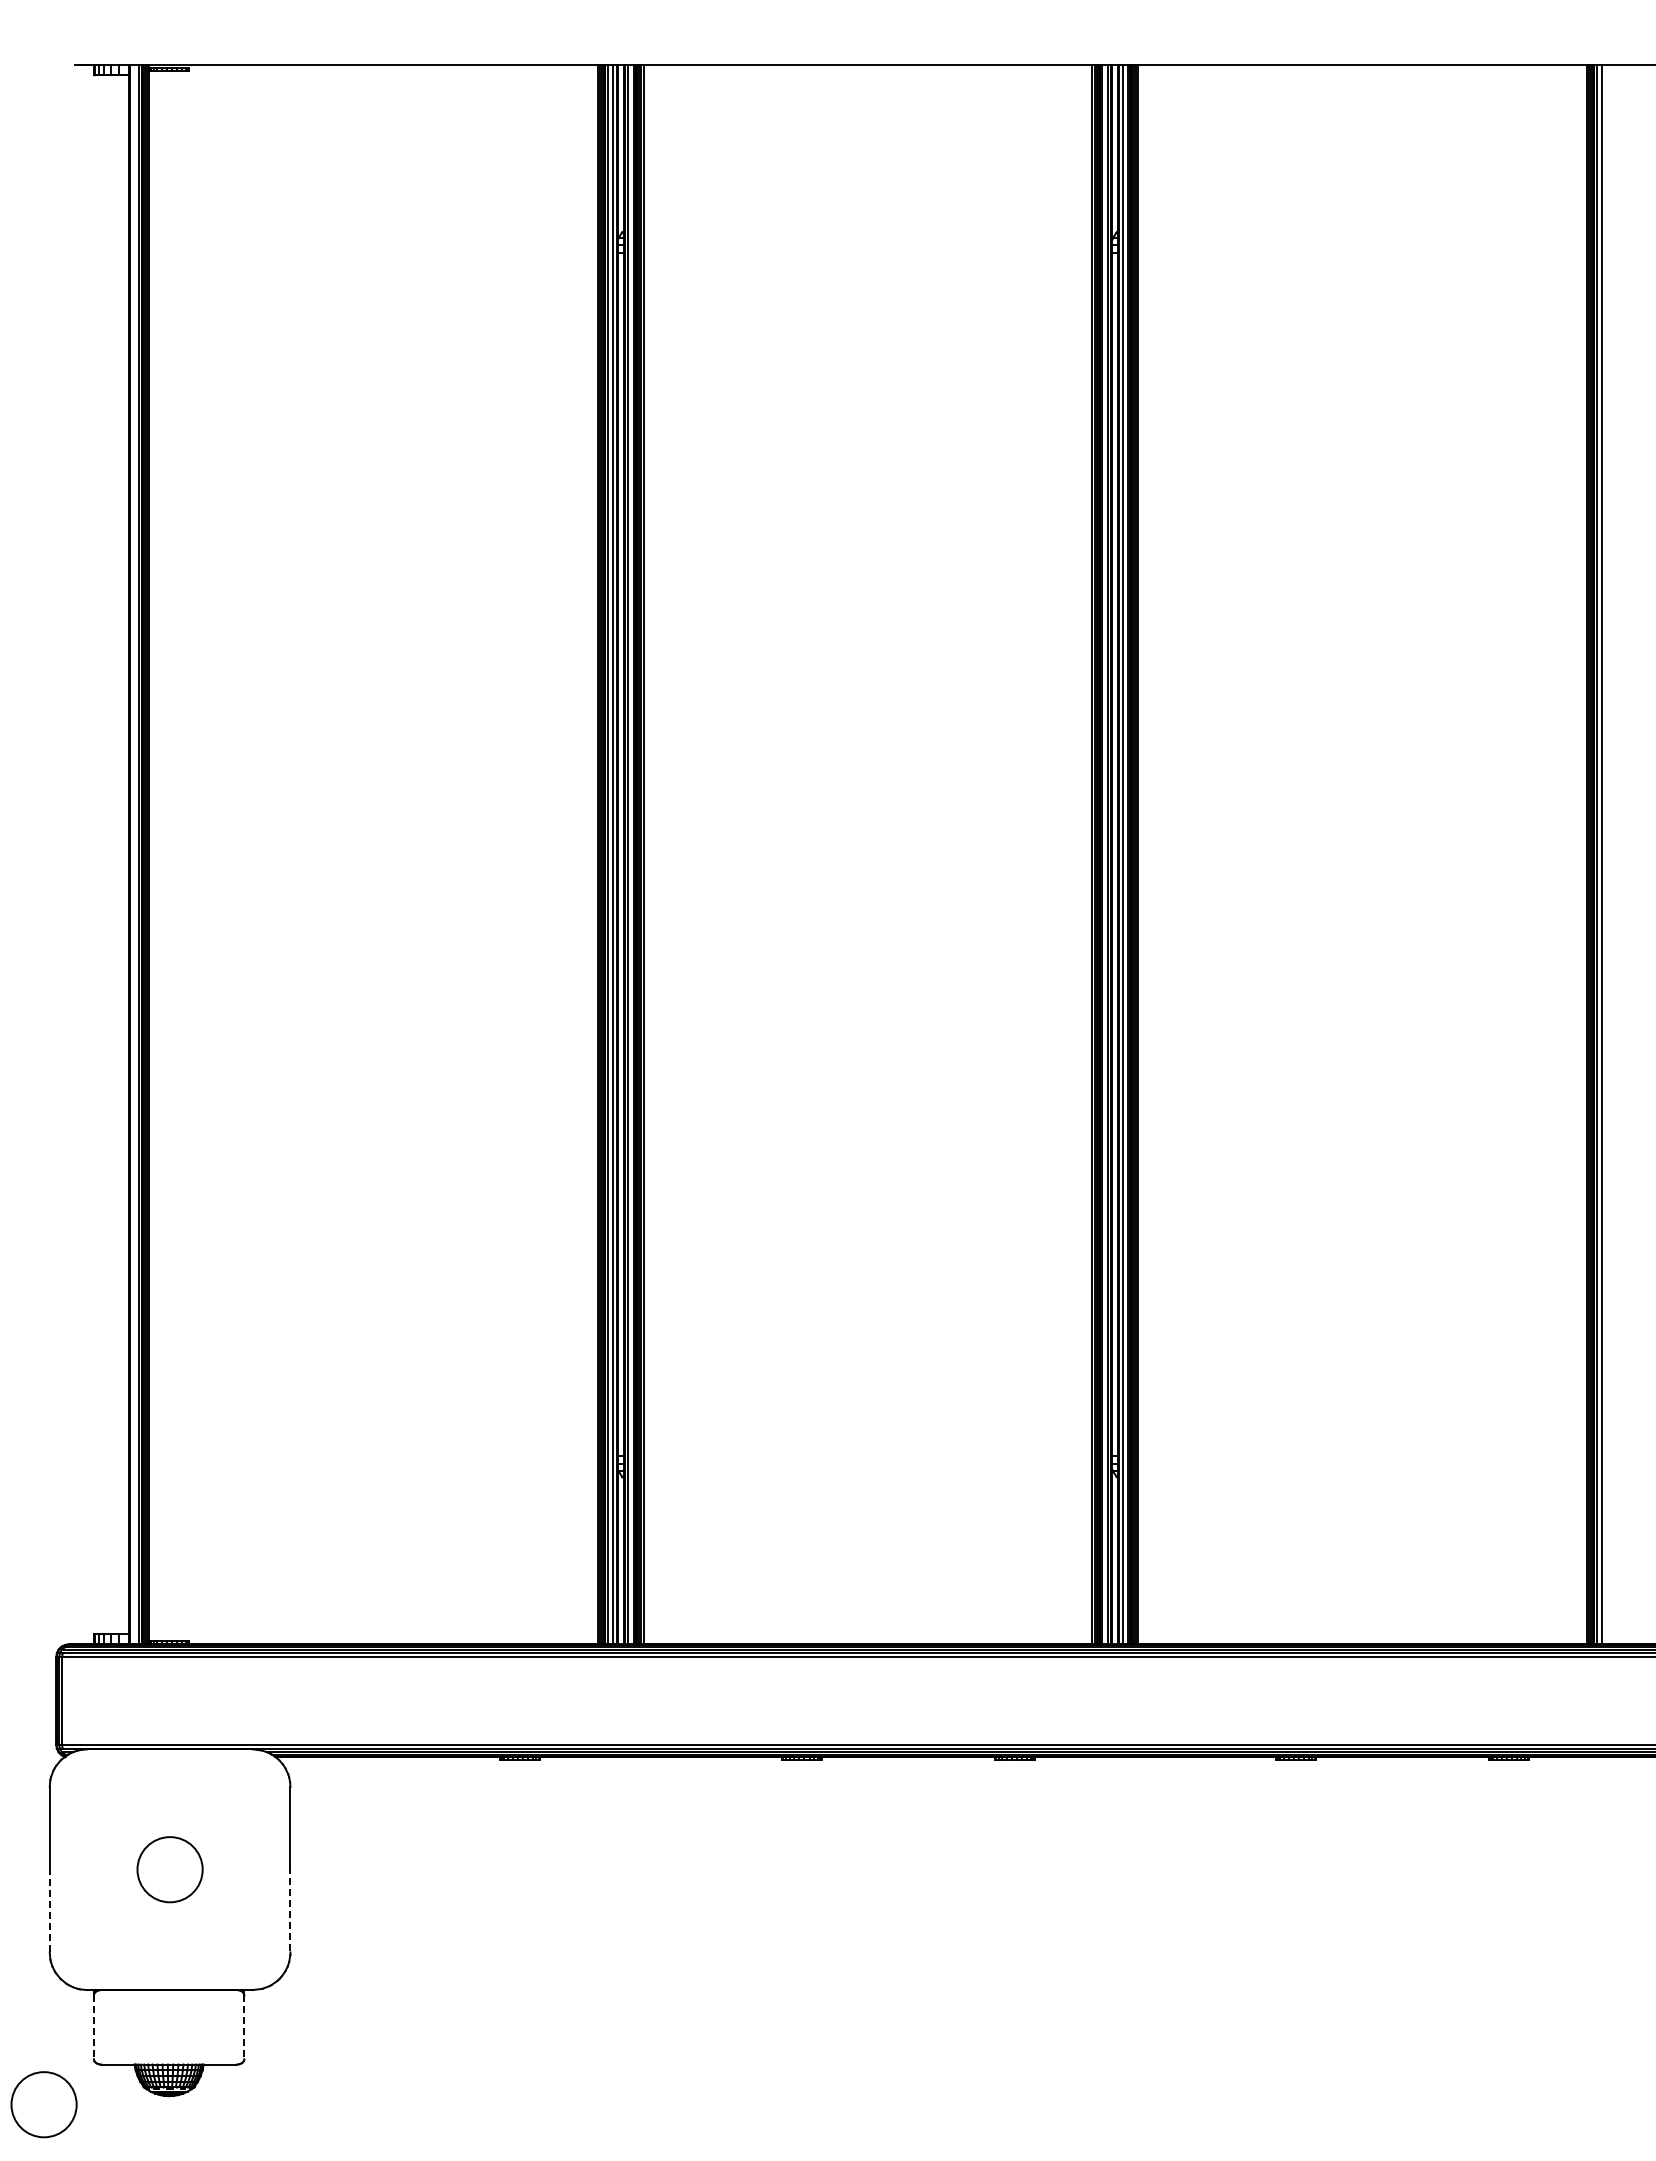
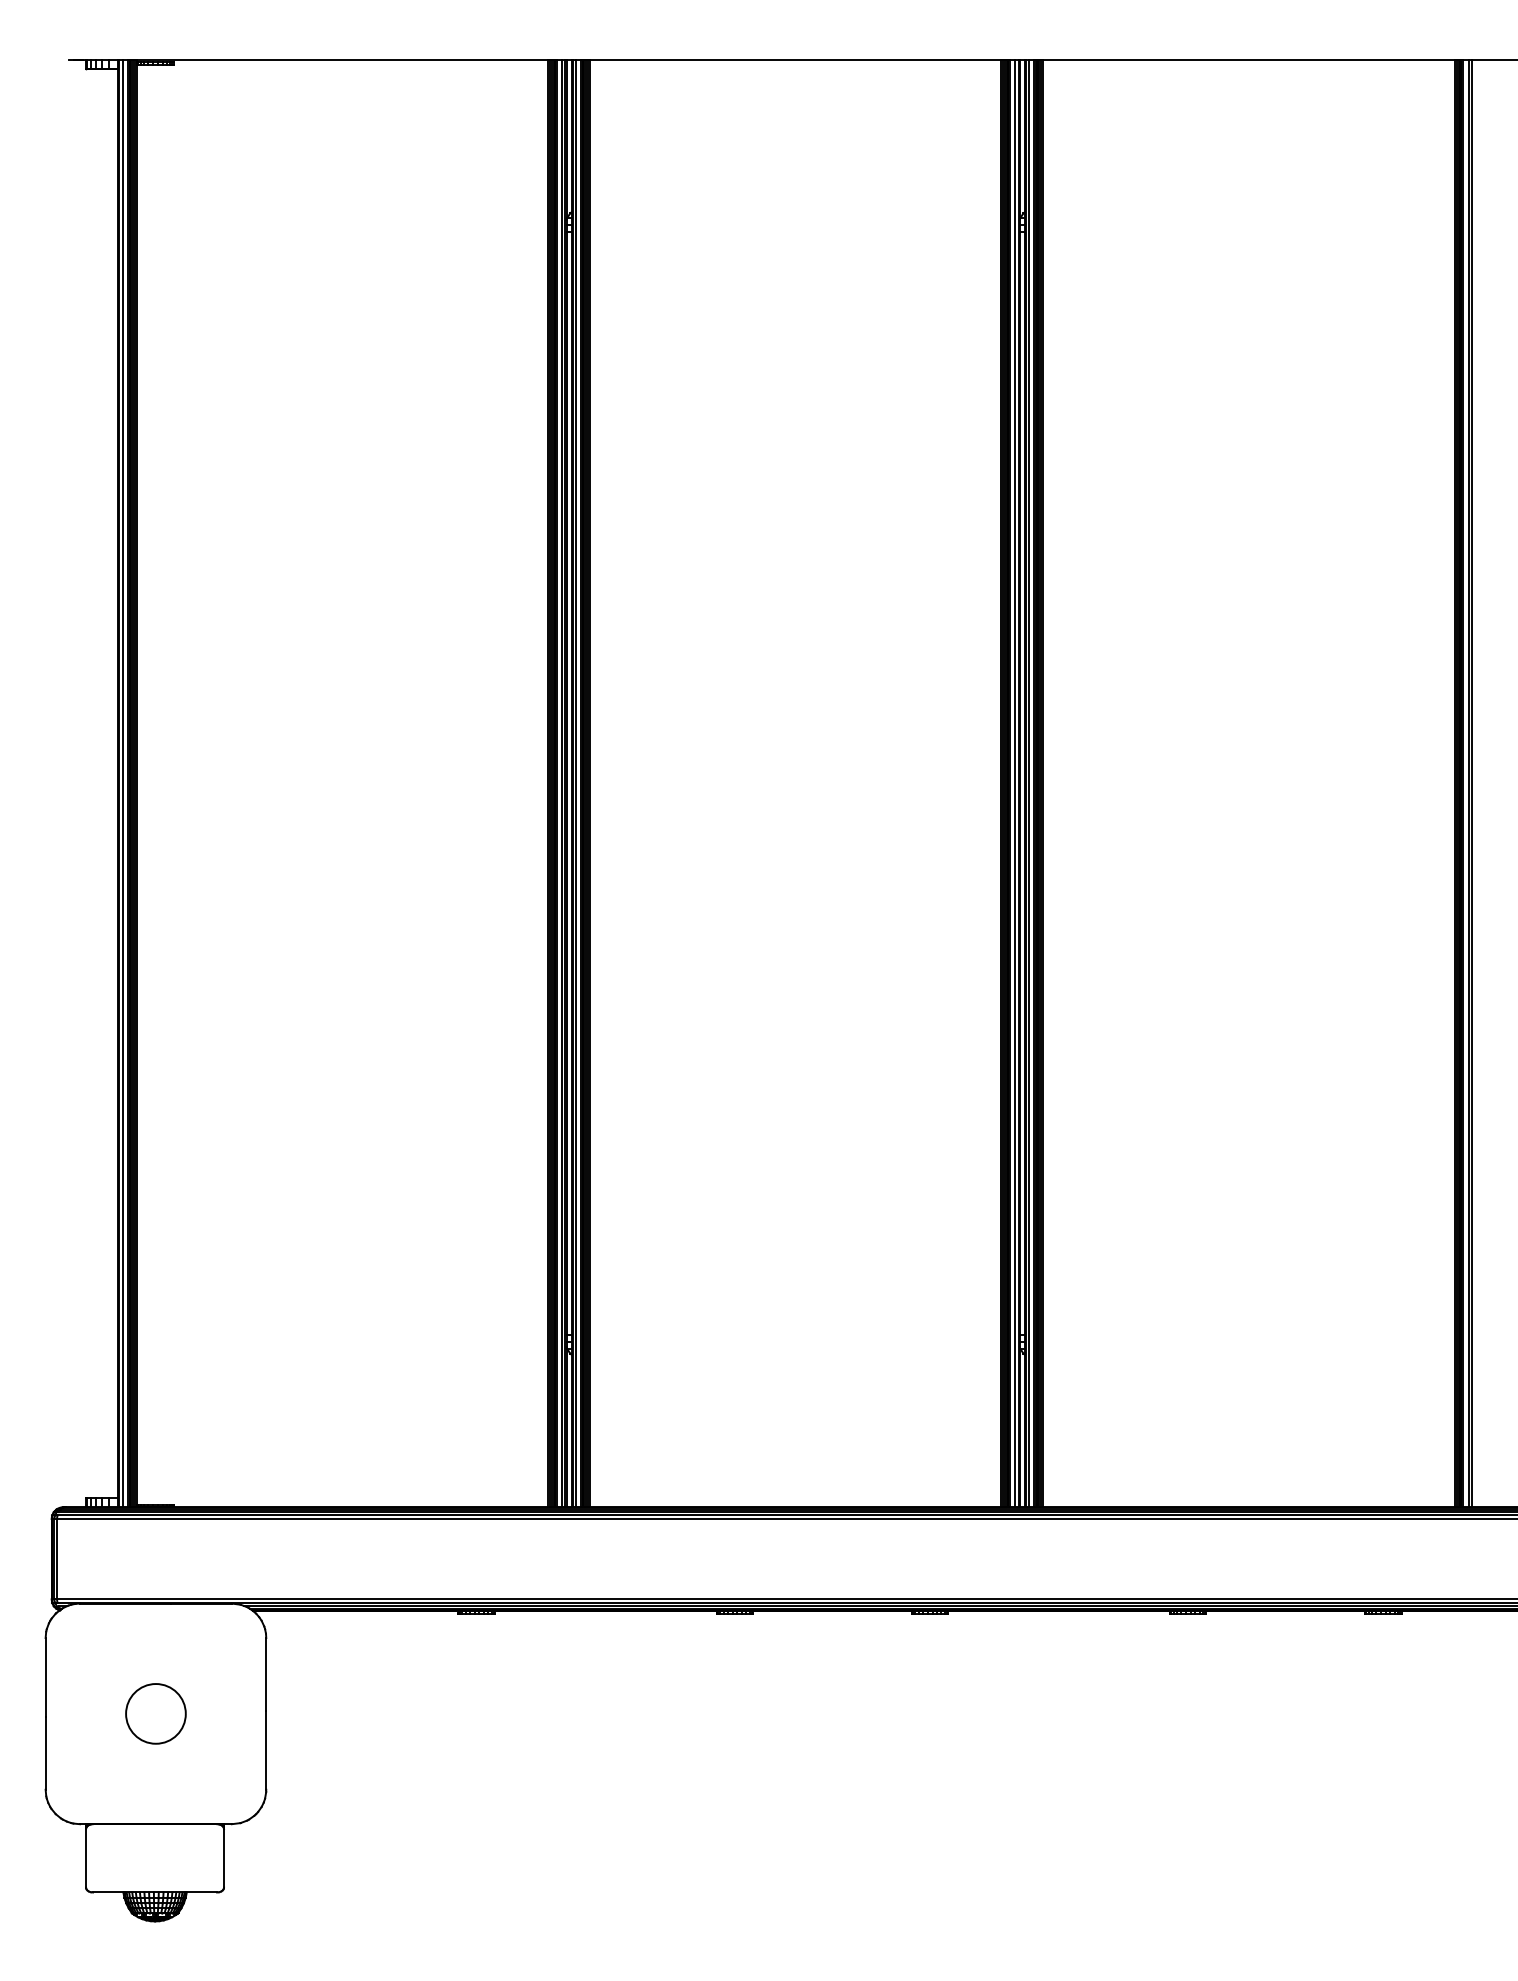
line: (133, 854) -> (122, 783), added
line: (1605, 854) -> (1471, 783), added
line: (290, 1909) -> (266, 1750), dashed -> solid
line: (49, 1912) -> (45, 1753), dashed -> solid
line: (93, 2027) -> (85, 1858), dashed -> solid
line: (244, 2027) -> (224, 1858), dashed -> solid
circle: (43, 2104) -> (39, 1929), removed

